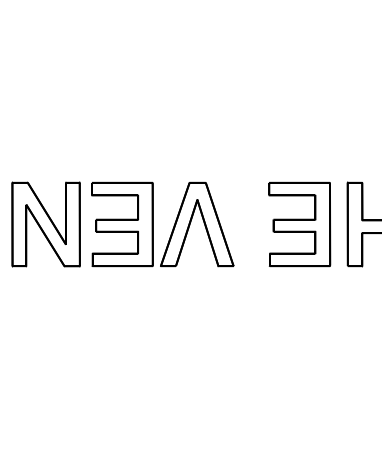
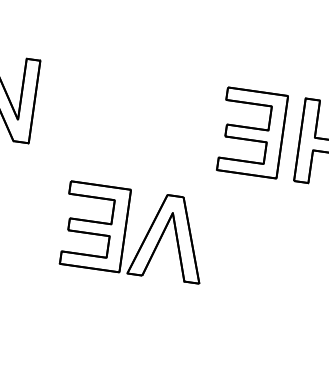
part: (153, 224) -> (125, 231), moved

